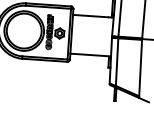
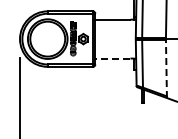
line: (87, 54) -> (112, 58), solid -> dashed
line: (140, 68) -> (166, 68), solid -> dashed

